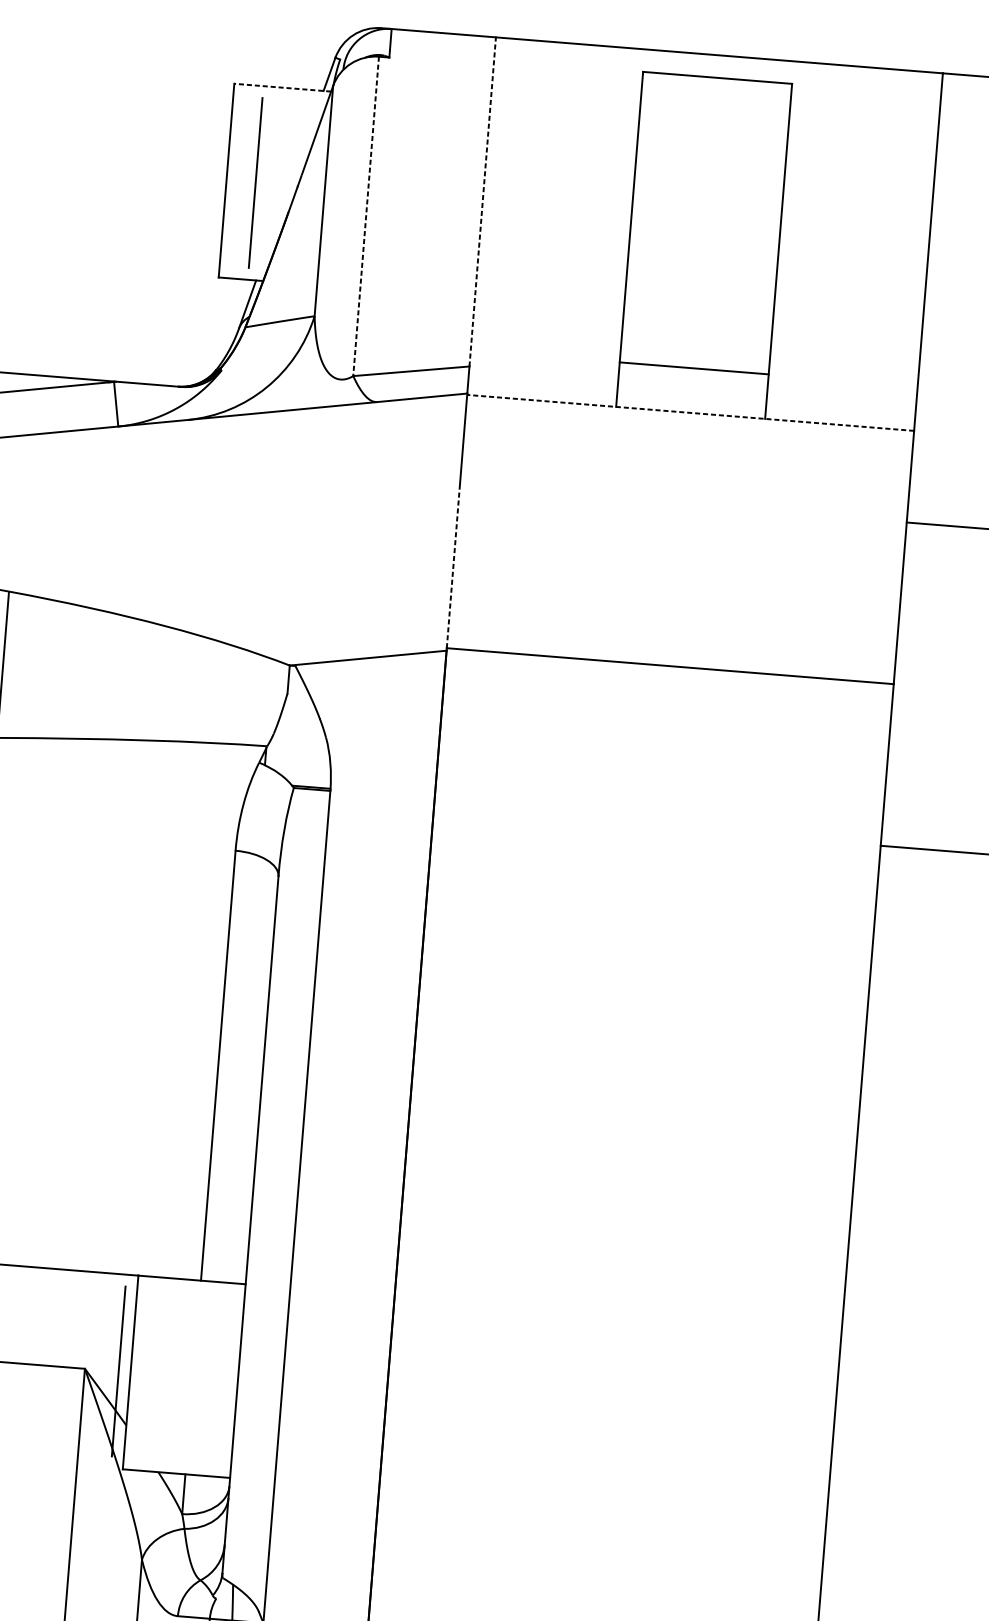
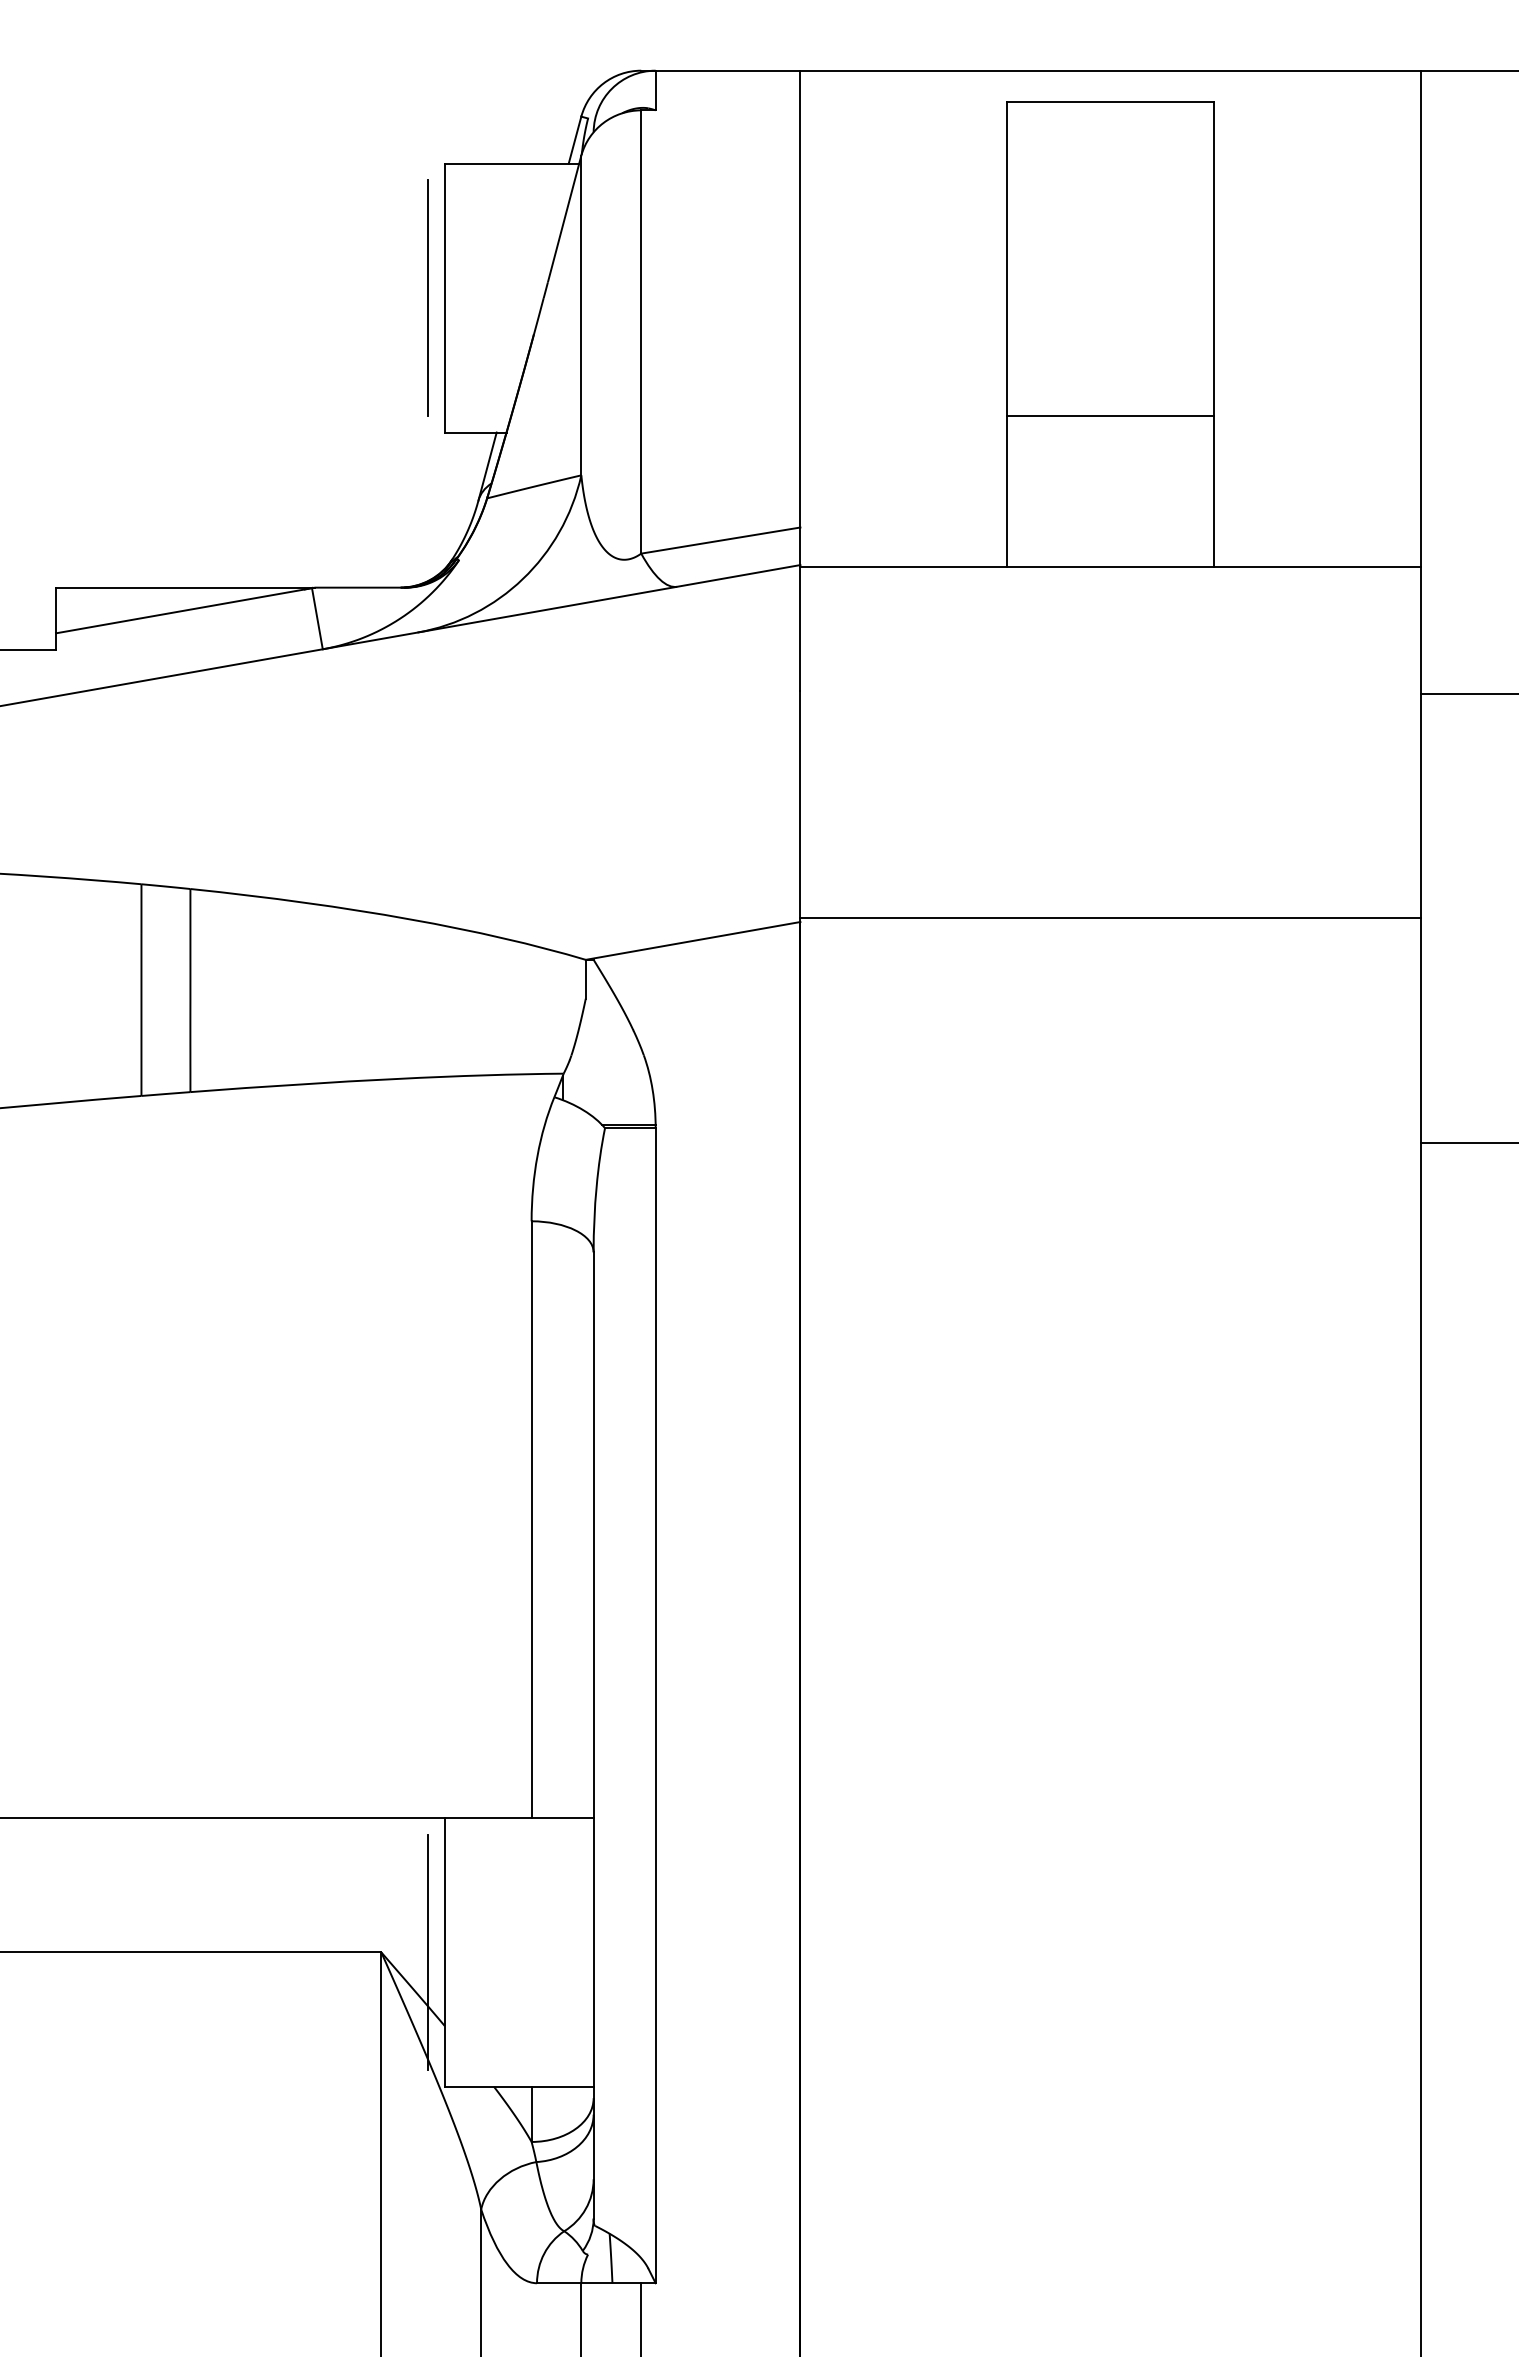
line: (282, 87) -> (511, 163), dashed -> solid
line: (255, 182) -> (427, 297), moved
line: (482, 201) -> (800, 298), dashed -> solid
line: (366, 216) -> (641, 332), dashed -> solid
line: (694, 368) -> (1110, 416), moved
line: (690, 412) -> (1110, 566), dashed -> solid
line: (453, 566) -> (800, 804), dashed -> solid

